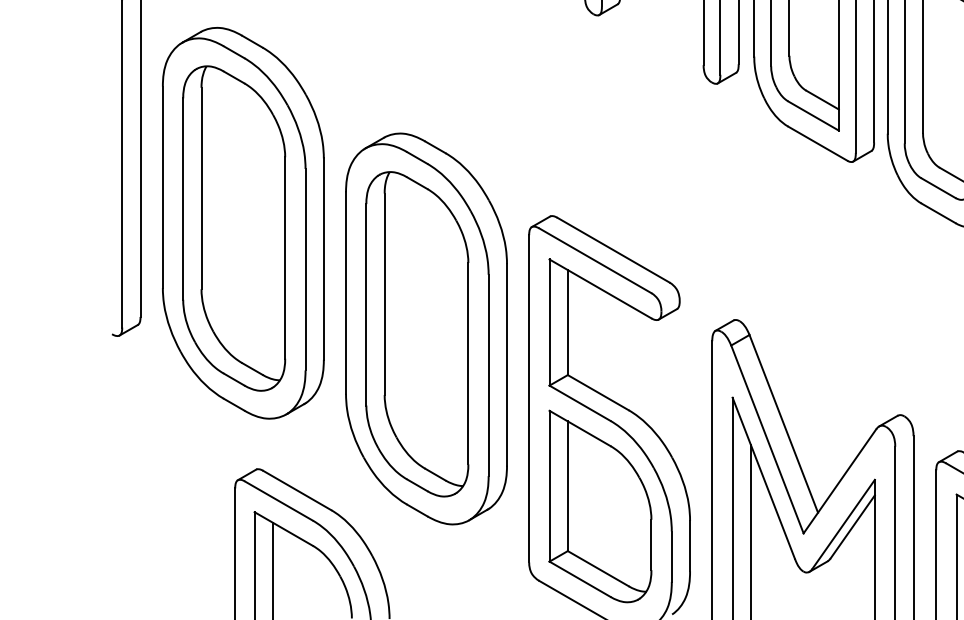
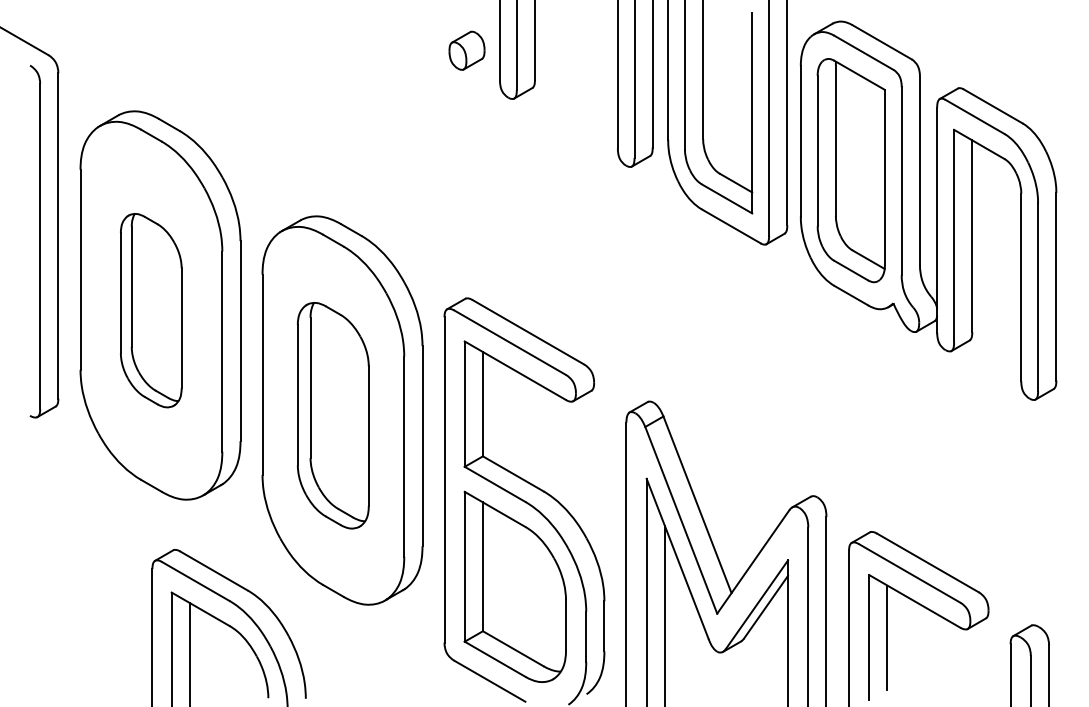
part: (233, 228) -> (150, 310), size x0.6
part: (416, 333) -> (332, 415), size x0.7

